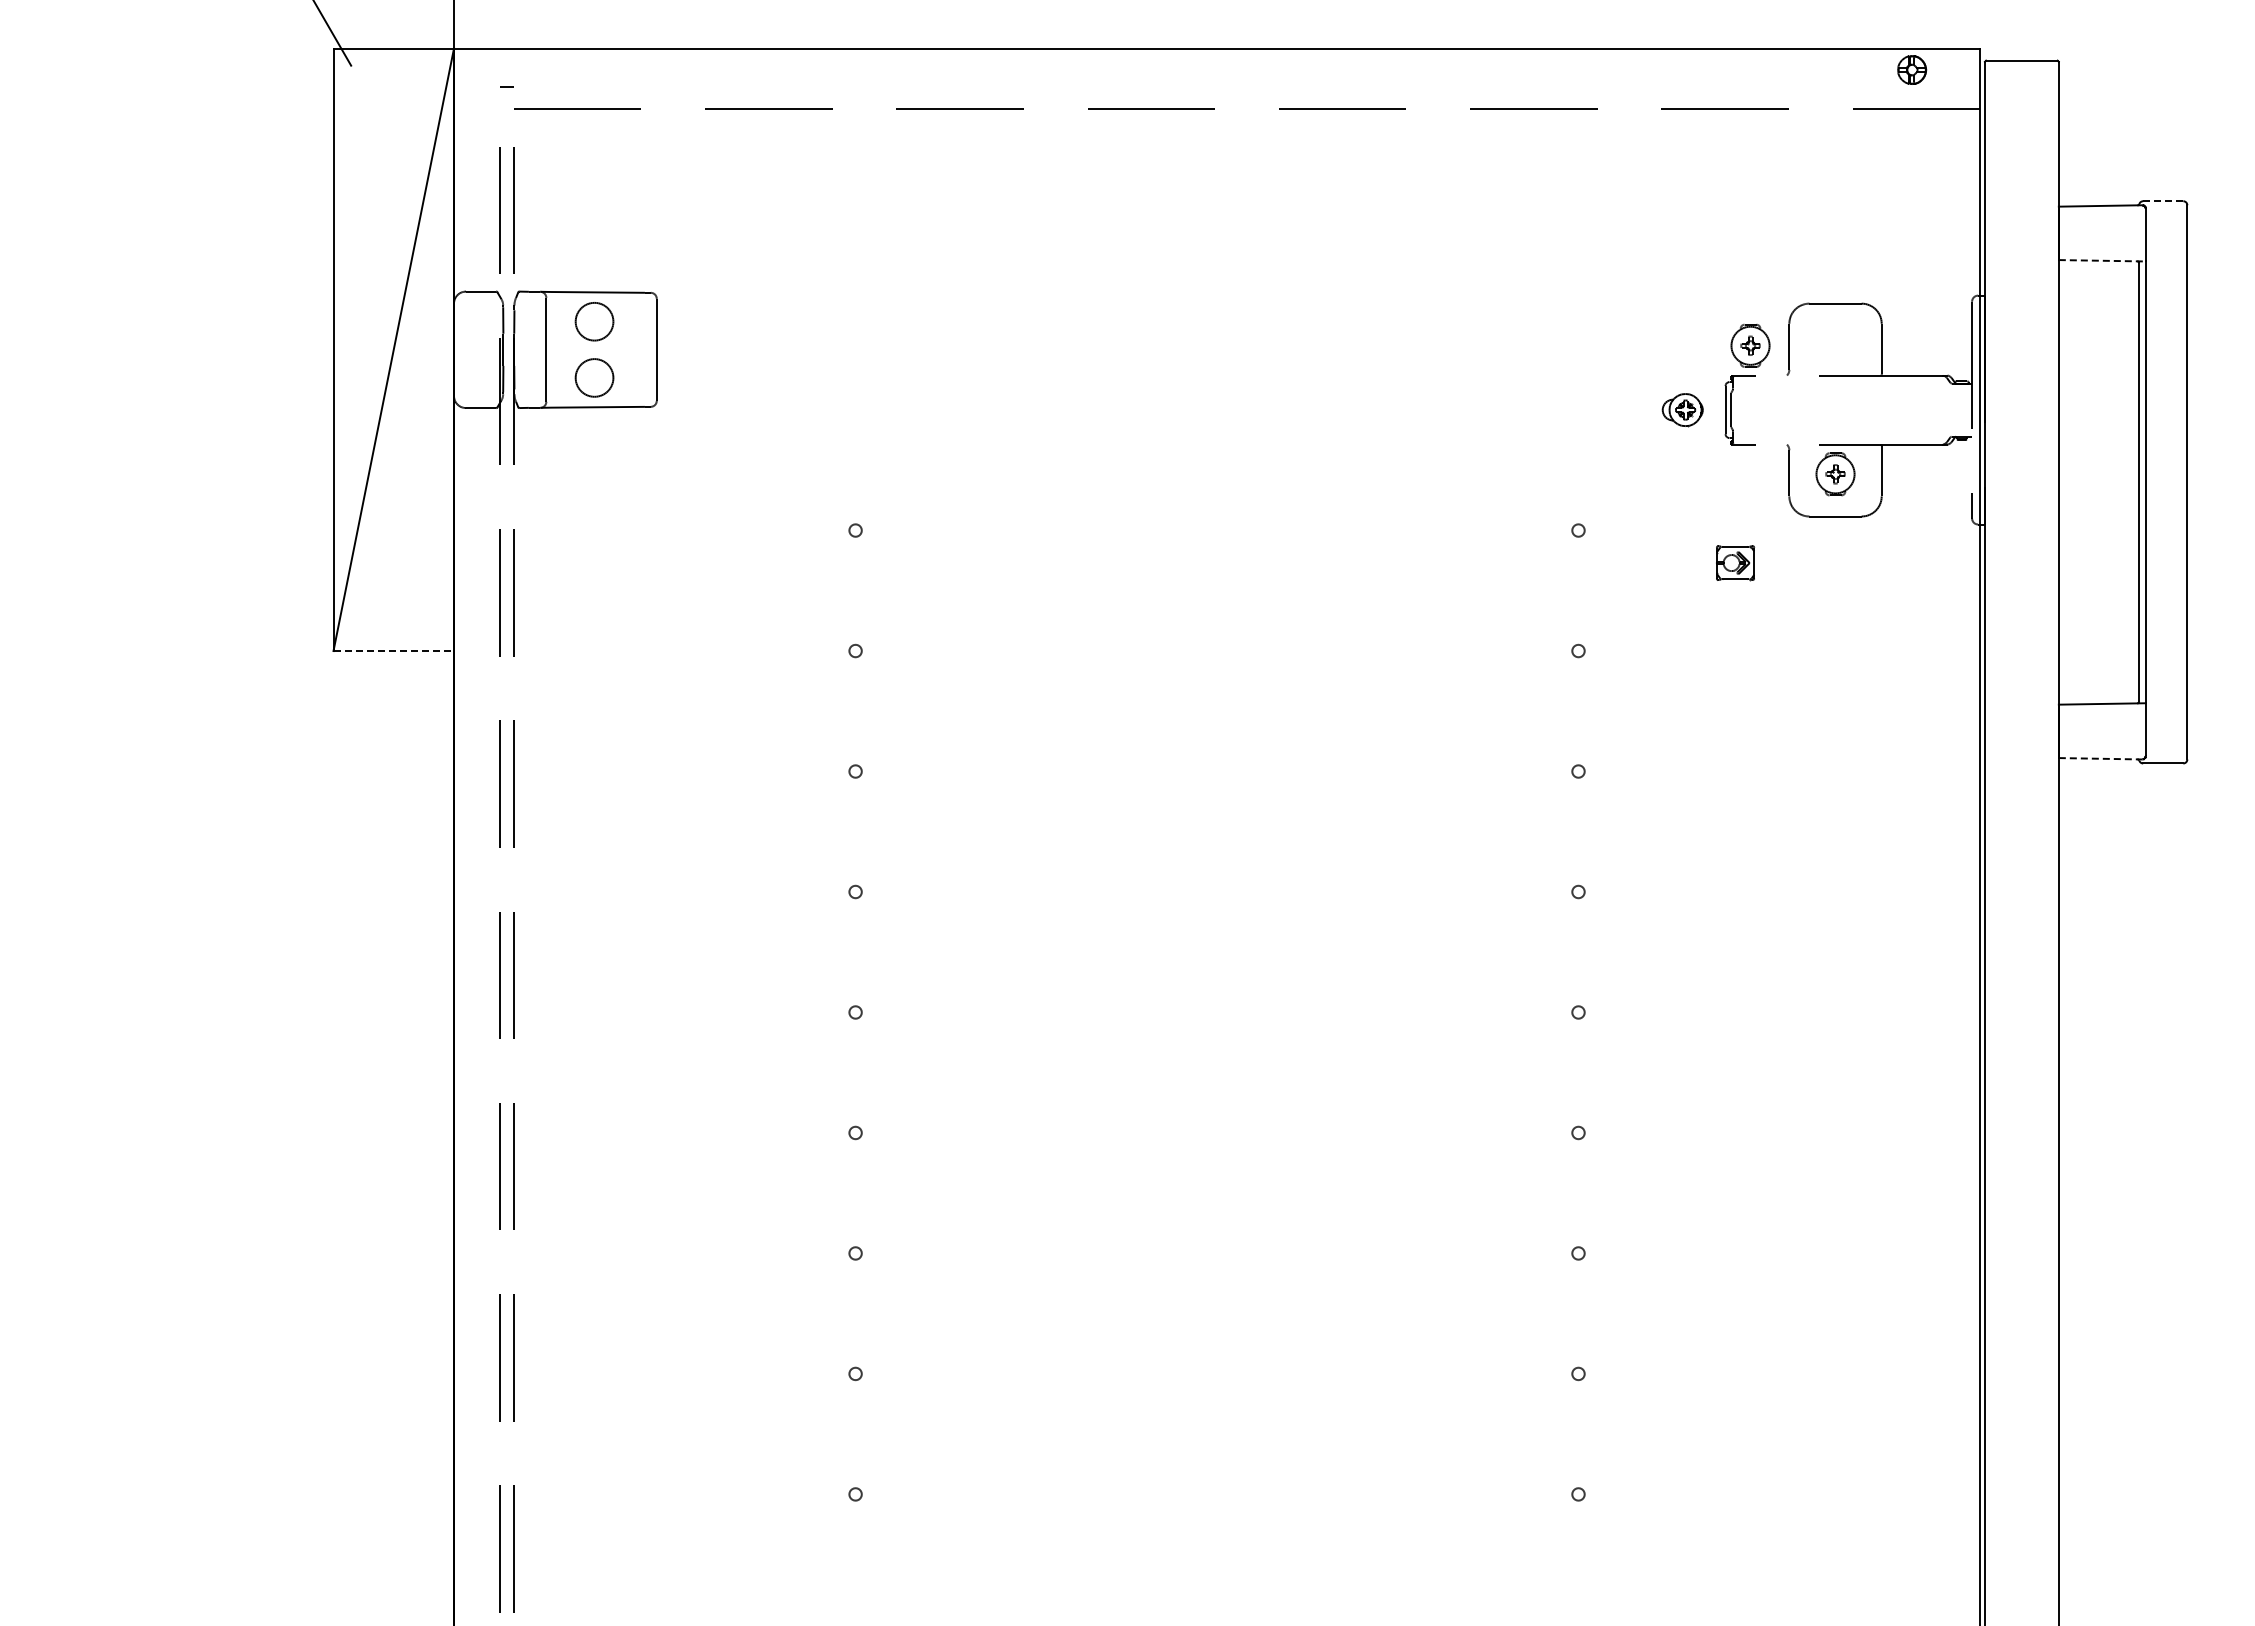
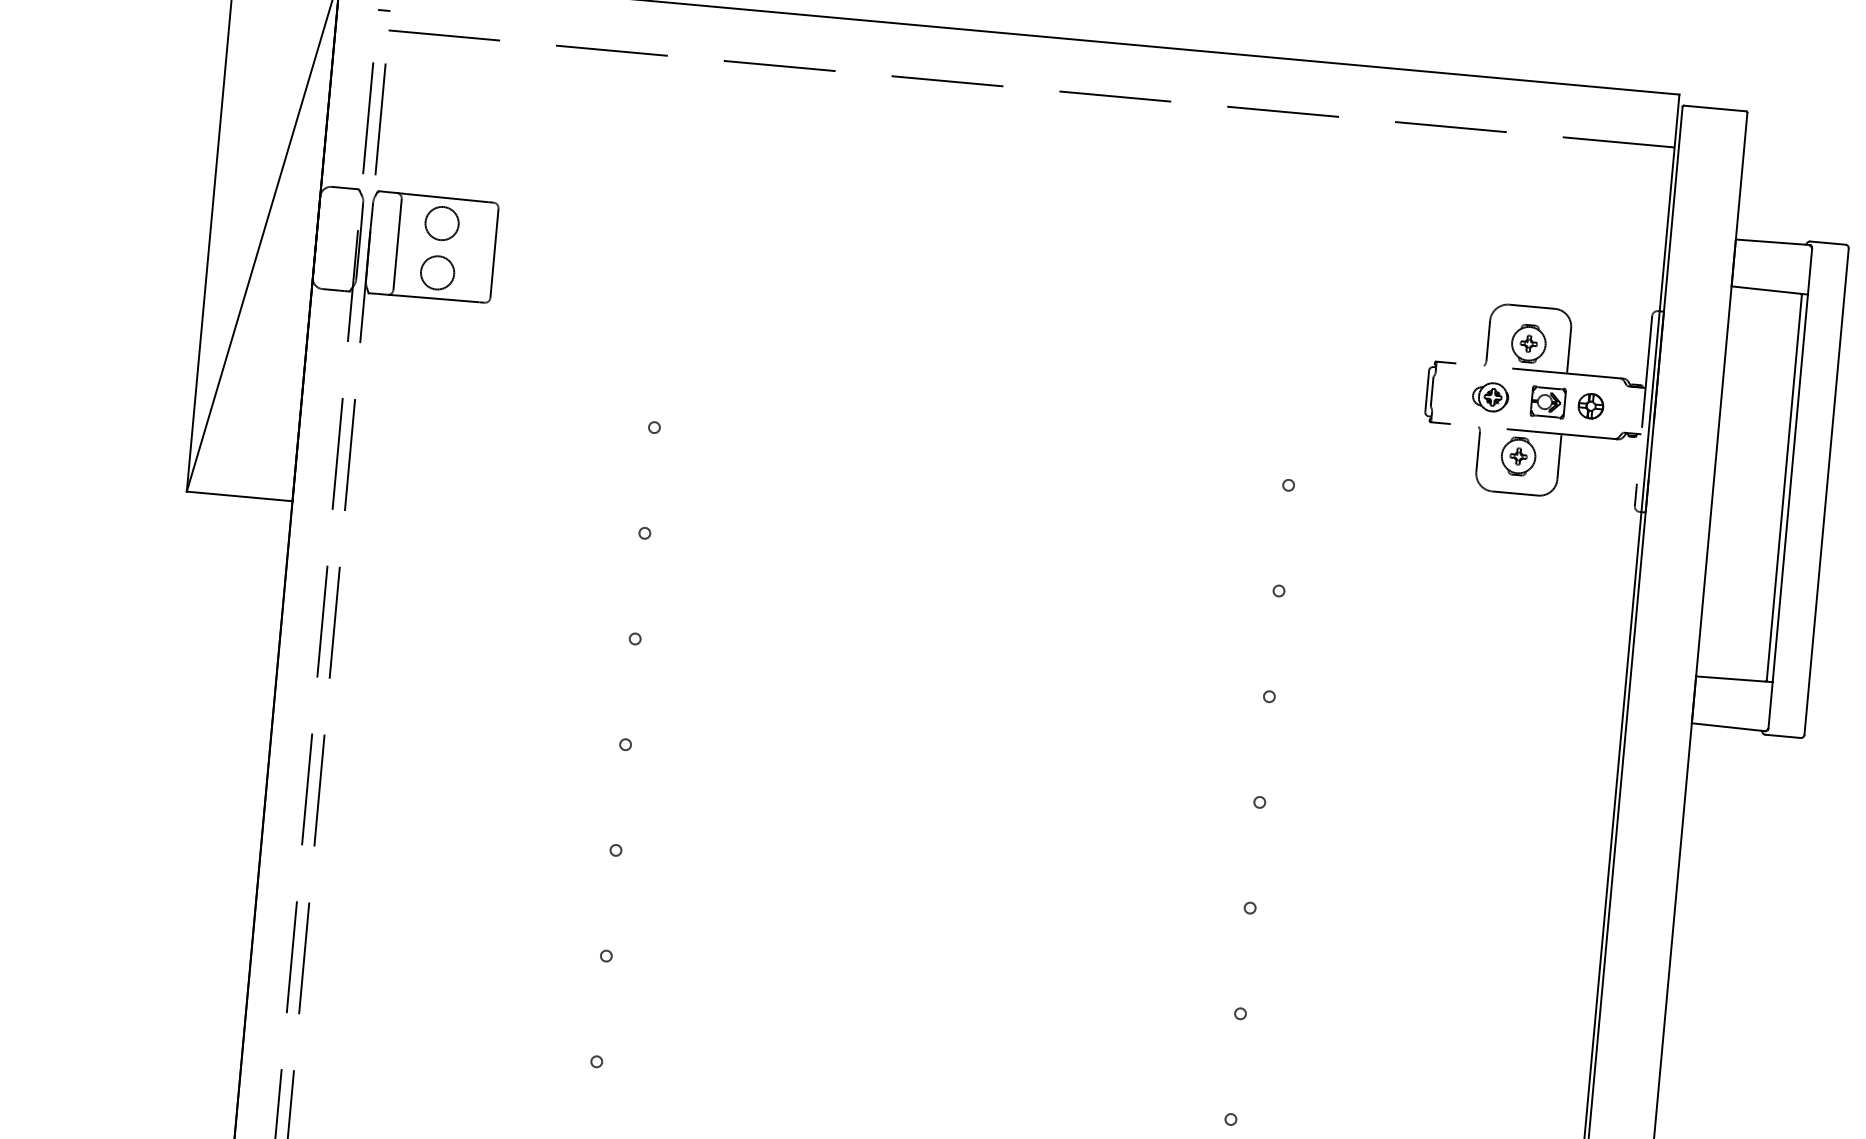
part: (1912, 69) -> (1591, 405), moved
line: (2163, 201) -> (1828, 243), dashed -> solid
line: (2102, 260) -> (1769, 290), dashed -> solid
part: (1750, 345) -> (1528, 343), moved
part: (1682, 410) -> (1490, 397), moved
part: (1735, 563) -> (1548, 402), moved
line: (394, 651) -> (240, 496), dashed -> solid
line: (2100, 758) -> (1728, 726), dashed -> solid

